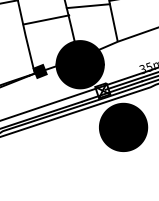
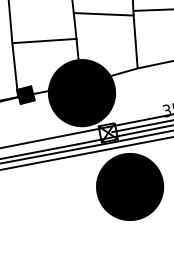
line: (46, 19) -> (44, 40), moved

